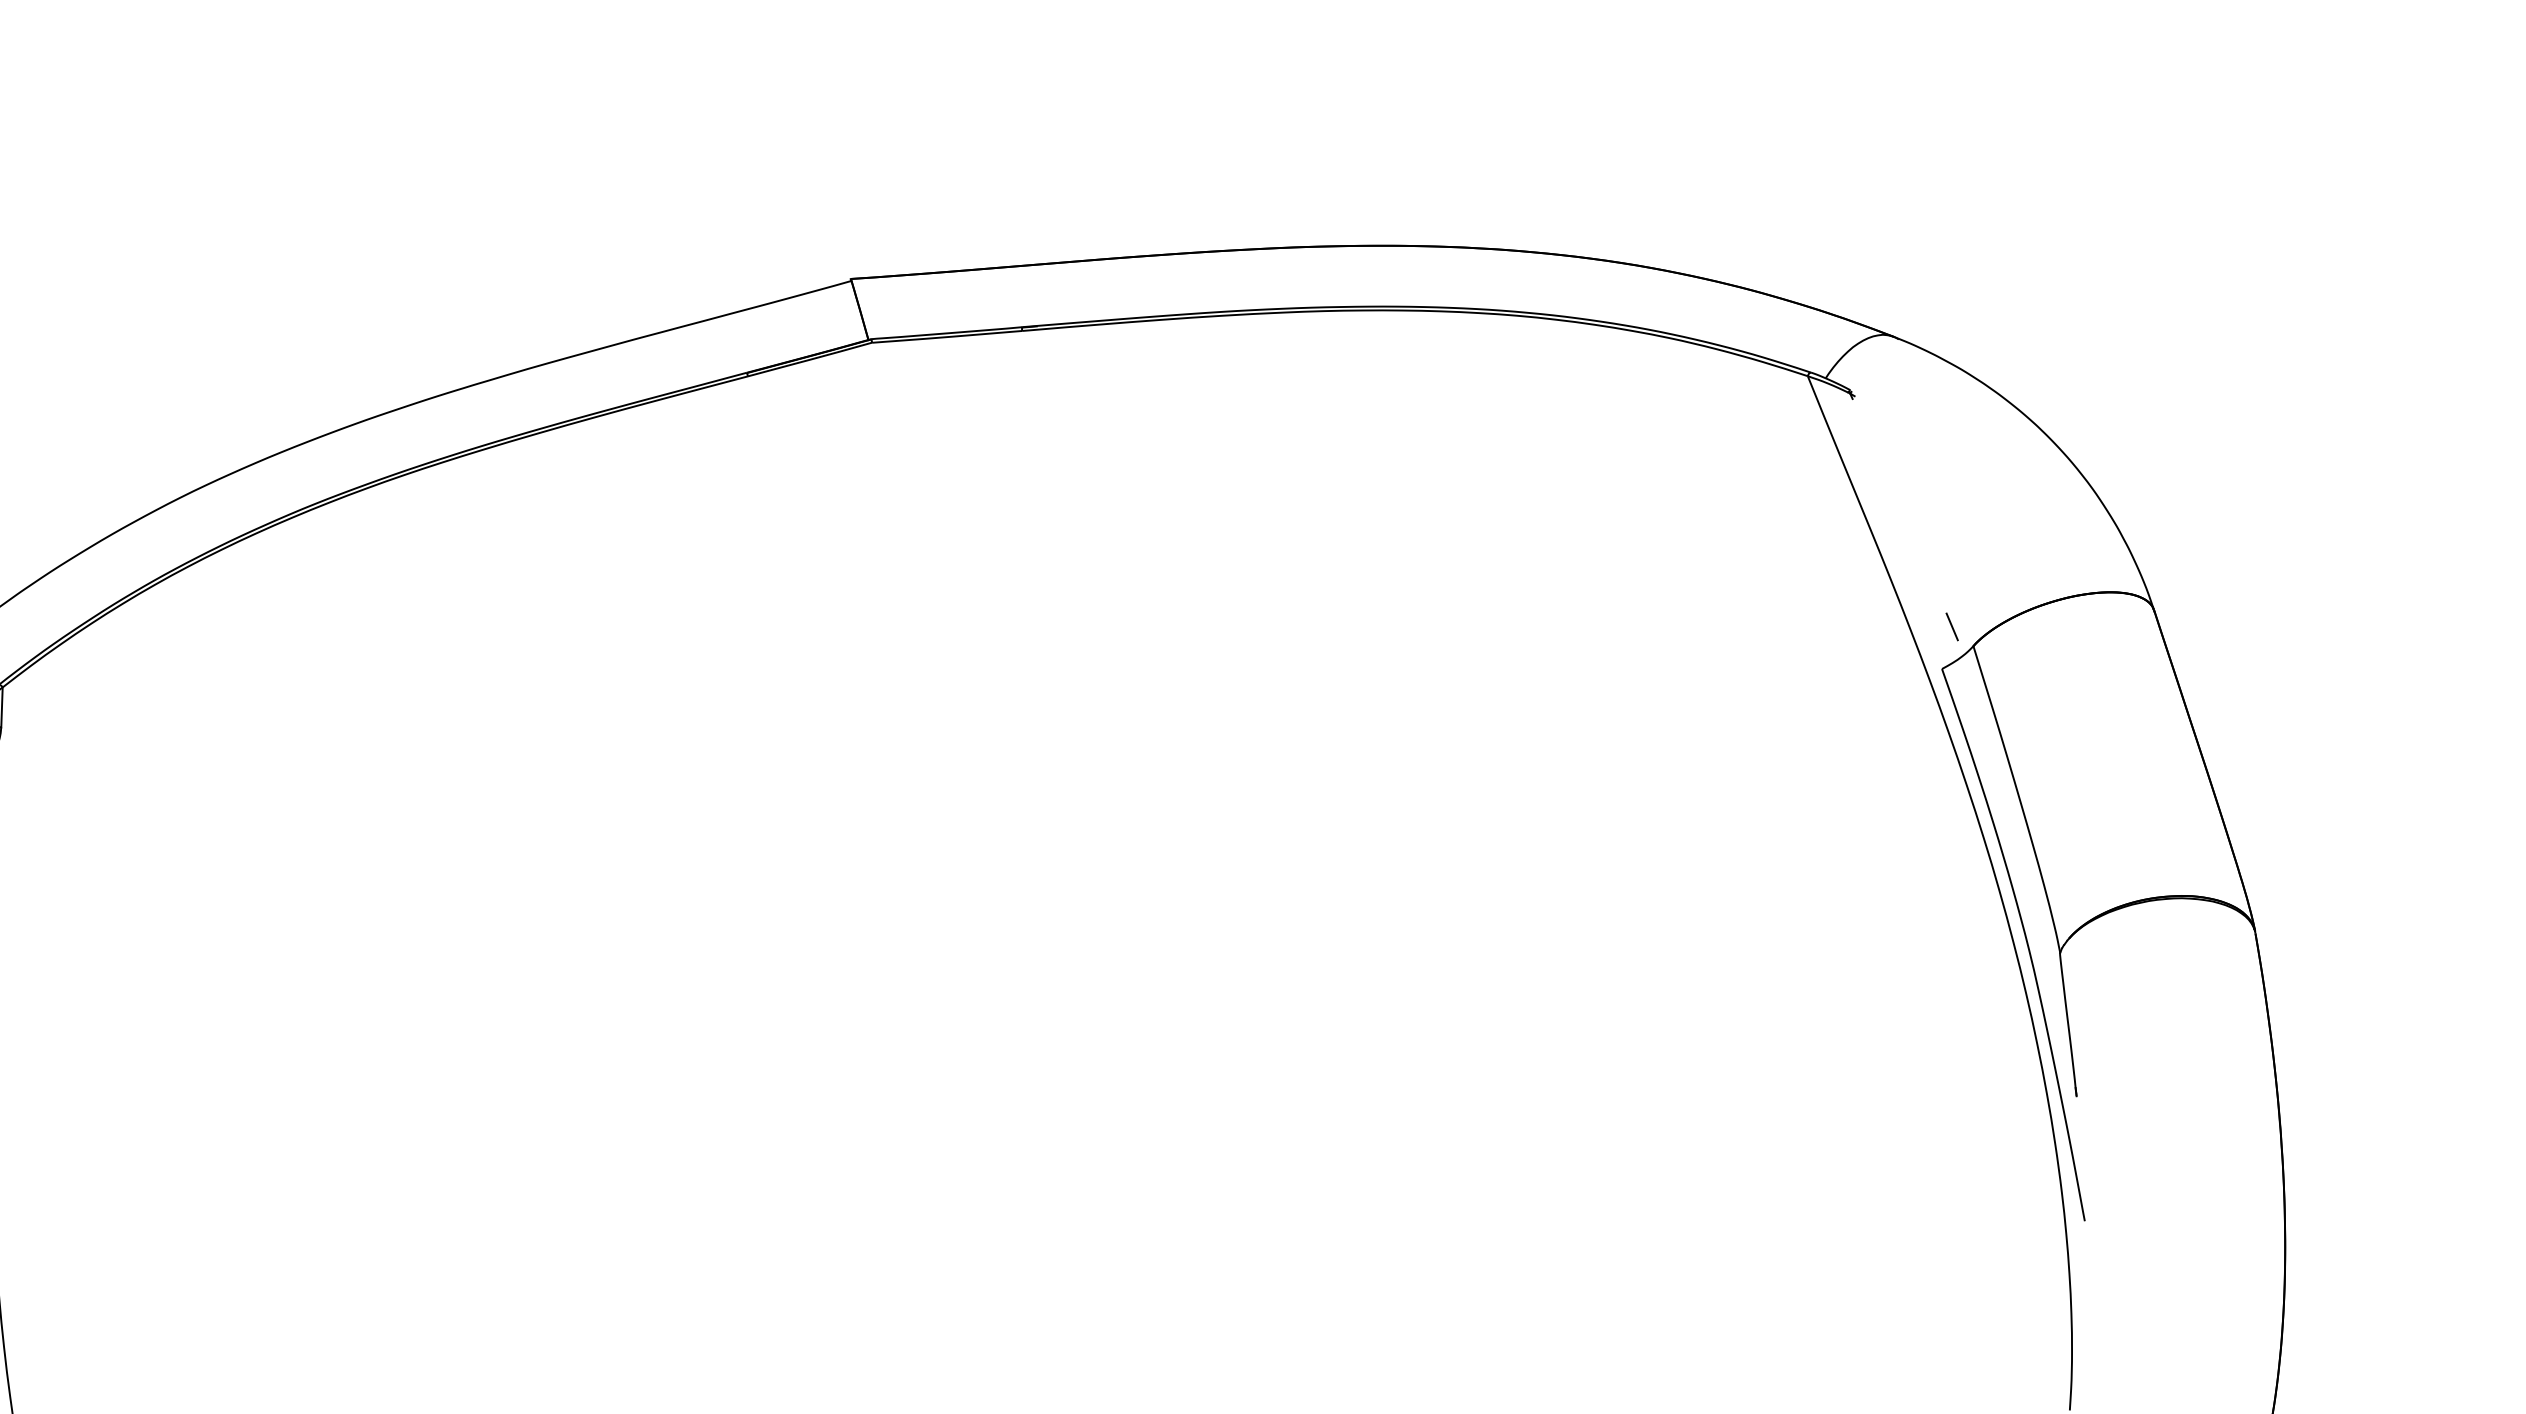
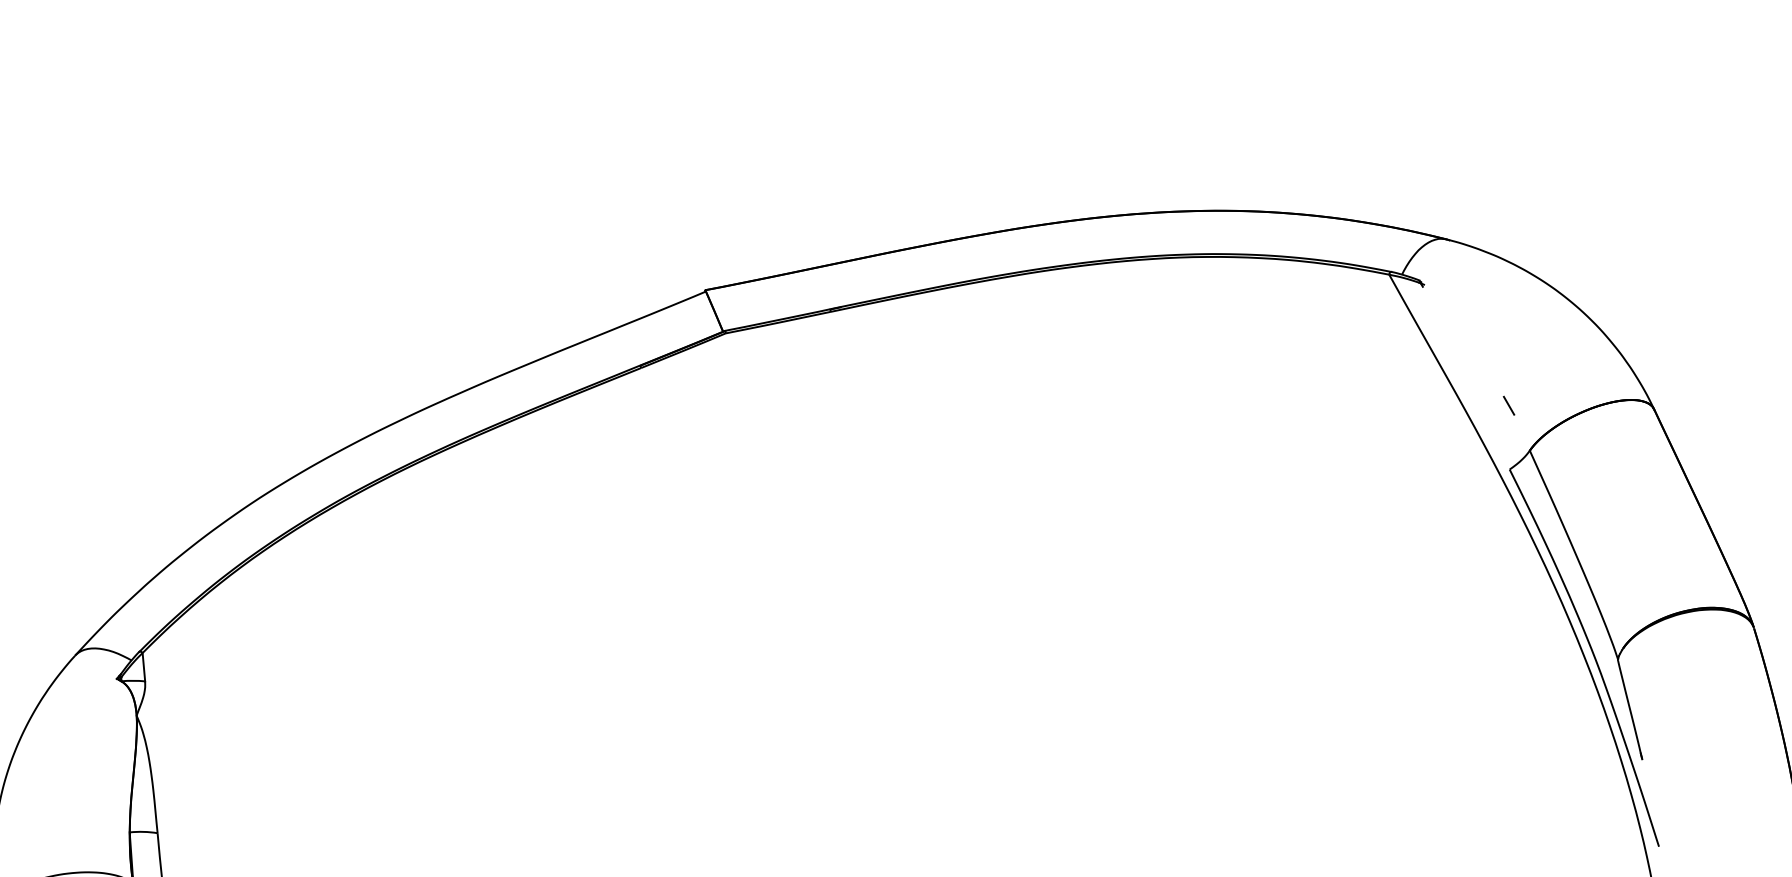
line: (1951, 626) -> (1508, 405), moved

